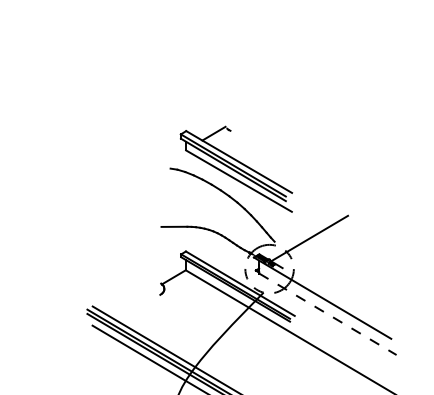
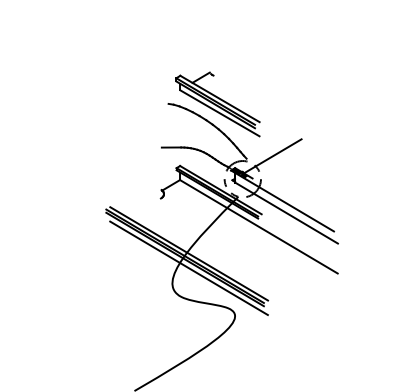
line: (327, 314) -> (286, 213), dashed -> solid

